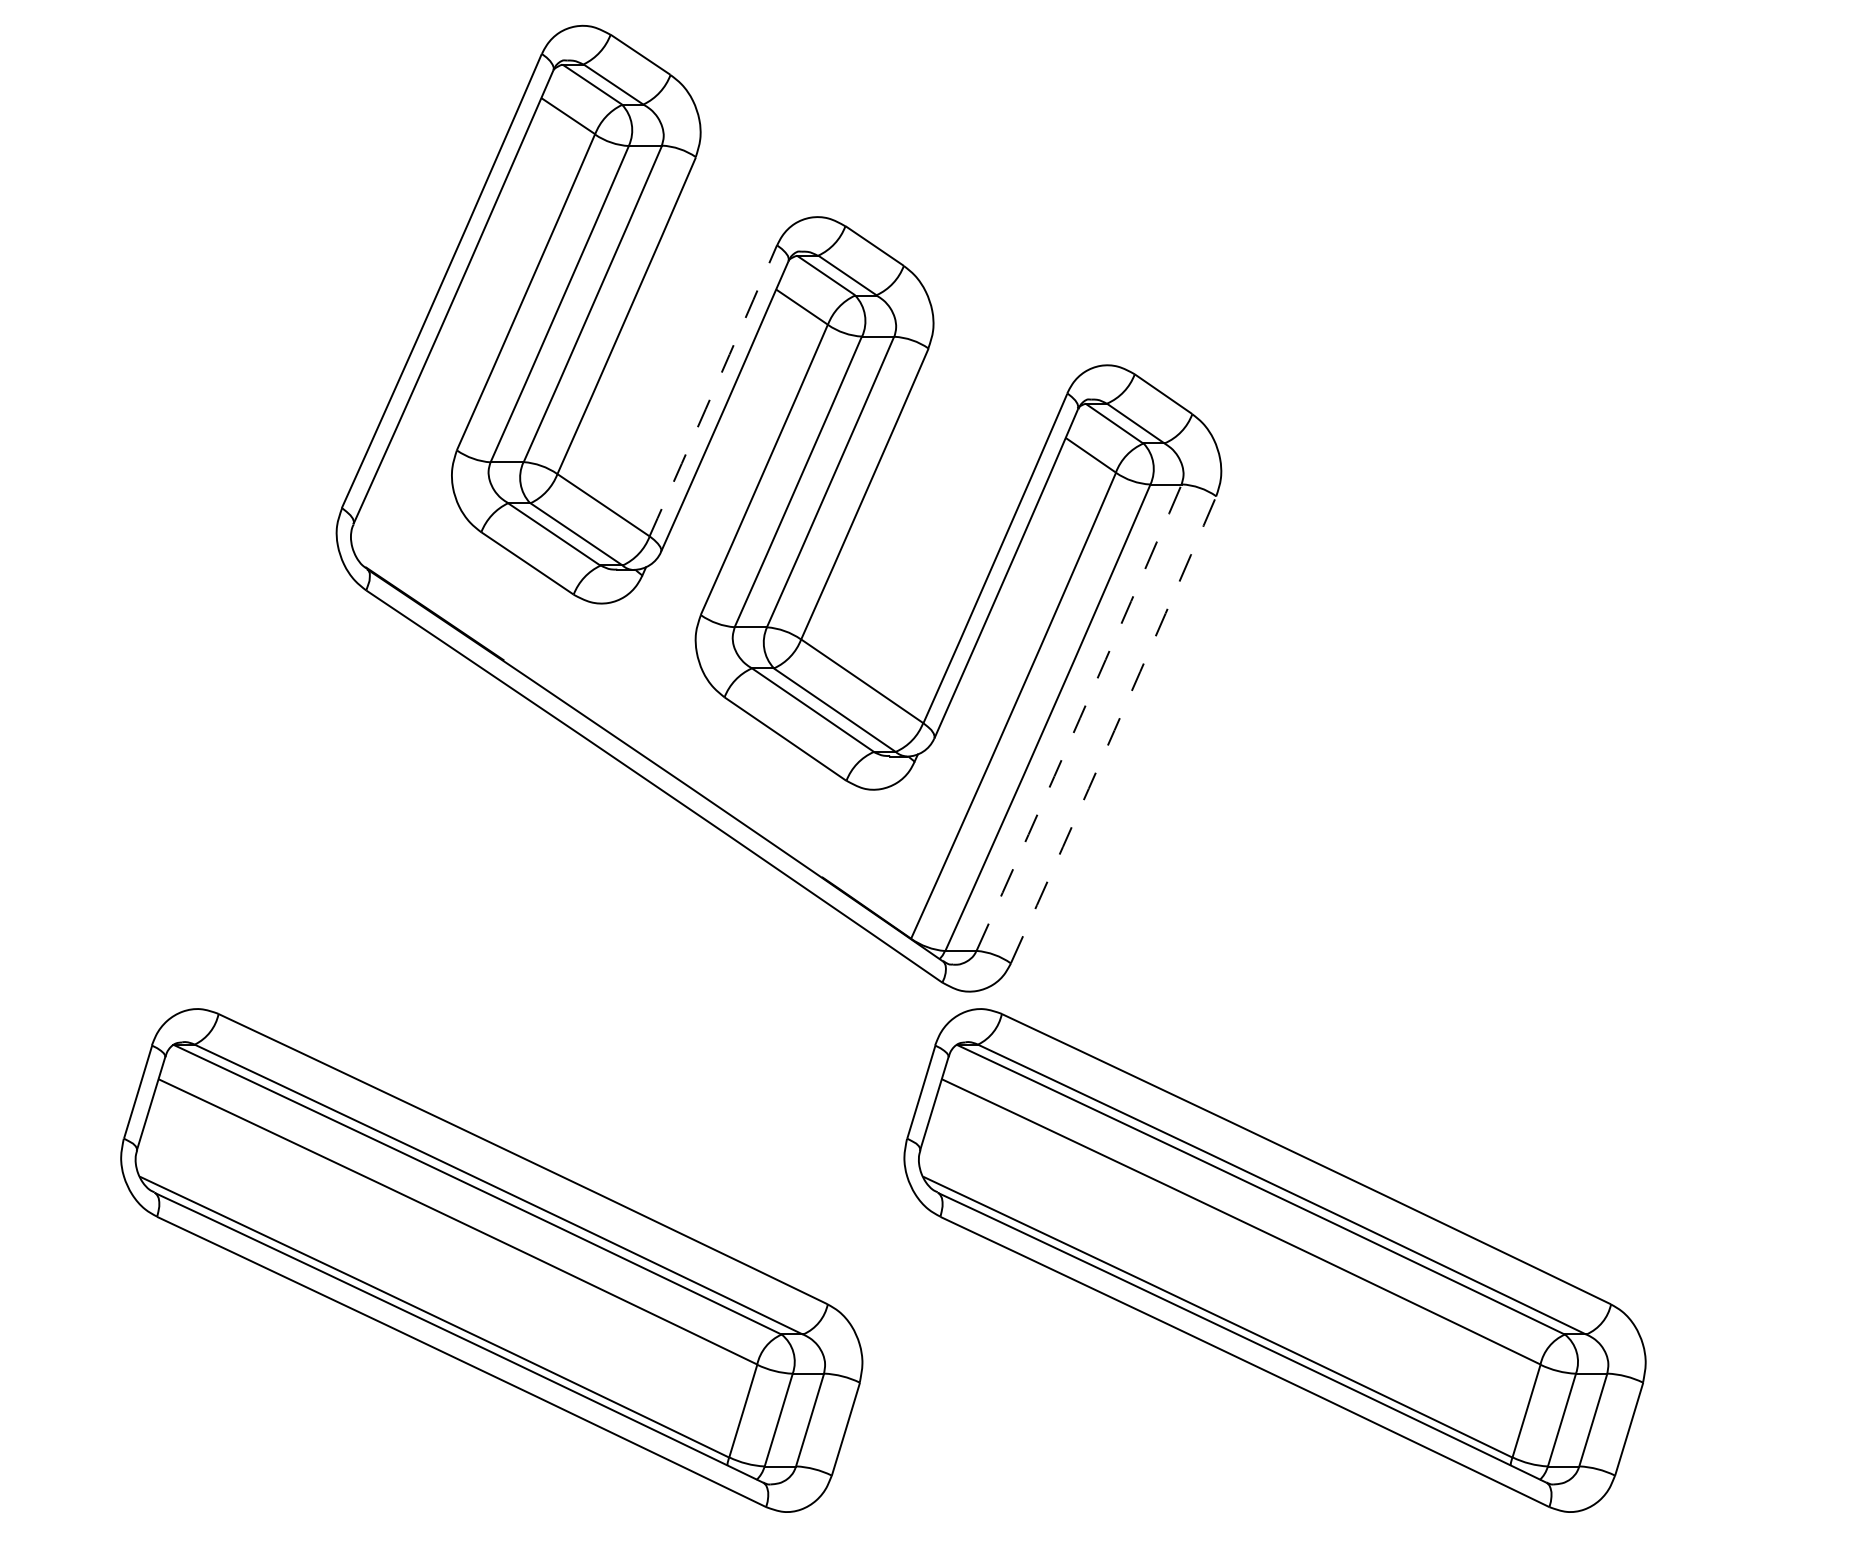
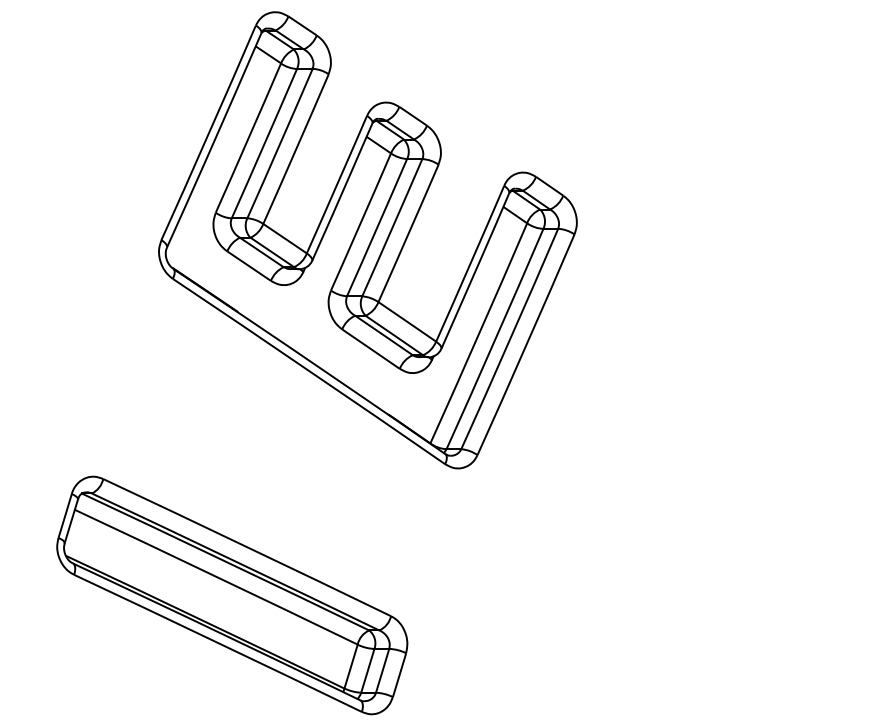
arc: (714, 390) -> (337, 184), dashed -> solid
arc: (1080, 718) -> (510, 339), dashed -> solid
arc: (1114, 731) -> (526, 345), dashed -> solid
part: (1275, 1260) -> (602, 595), removed

